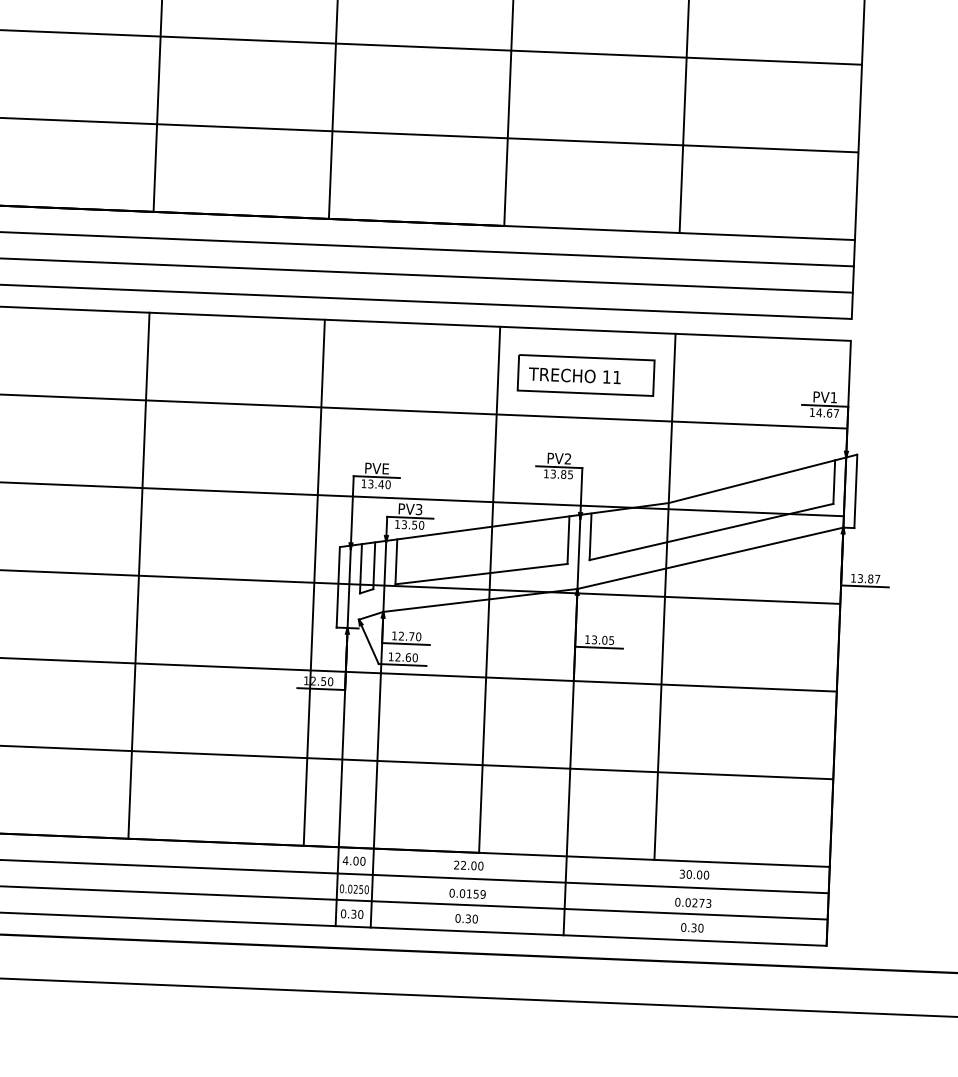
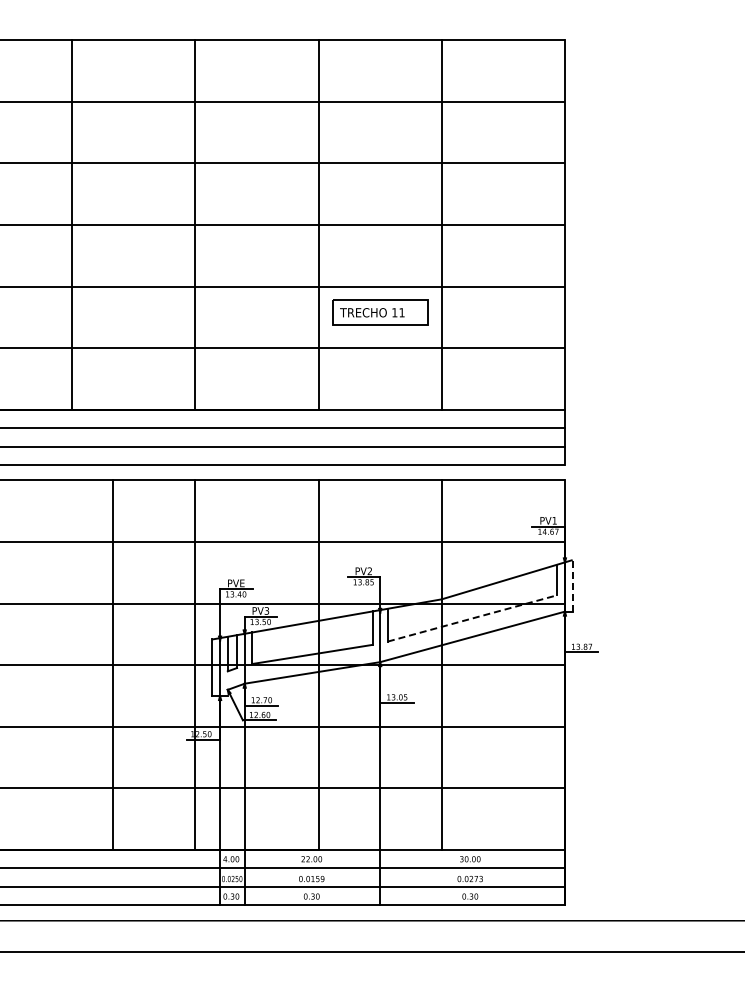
part: (586, 375) -> (380, 312), moved
line: (855, 490) -> (572, 585), solid -> dashed
line: (711, 532) -> (472, 618), solid -> dashed
line: (139, 574) -> (113, 664), moved

